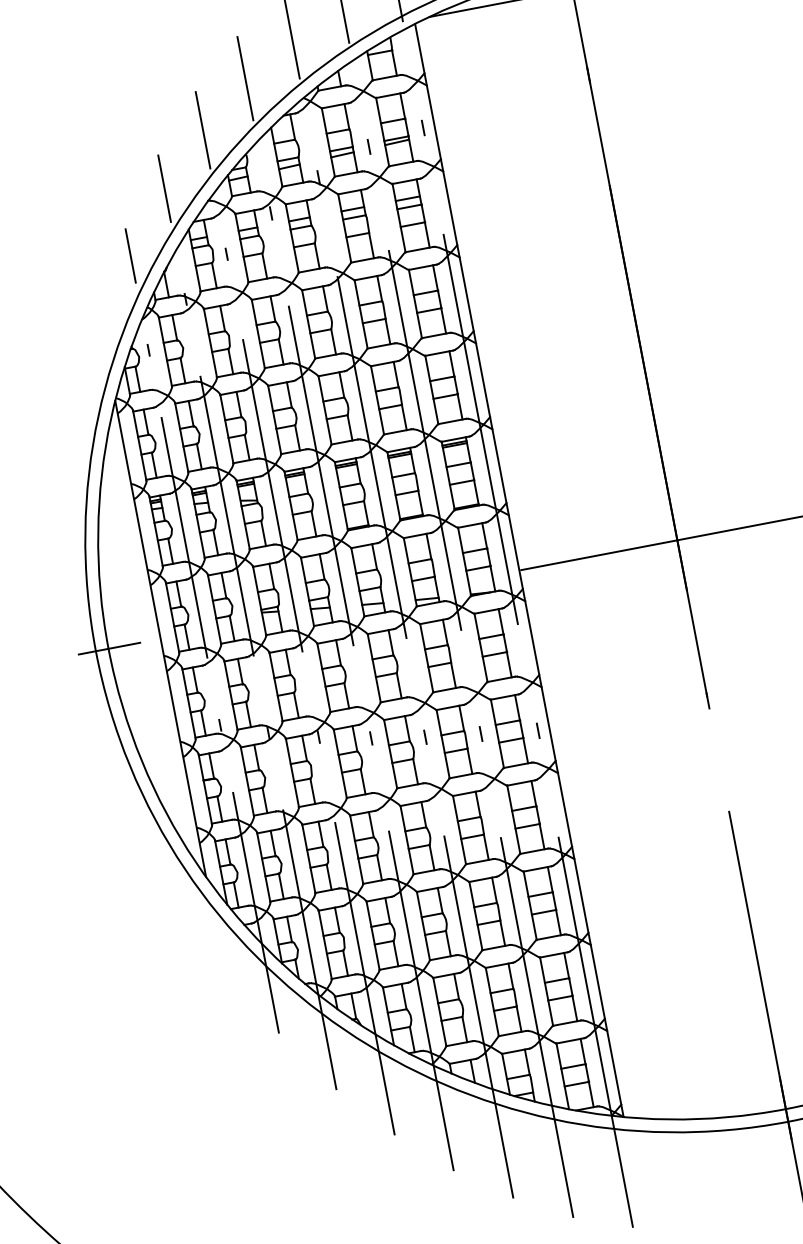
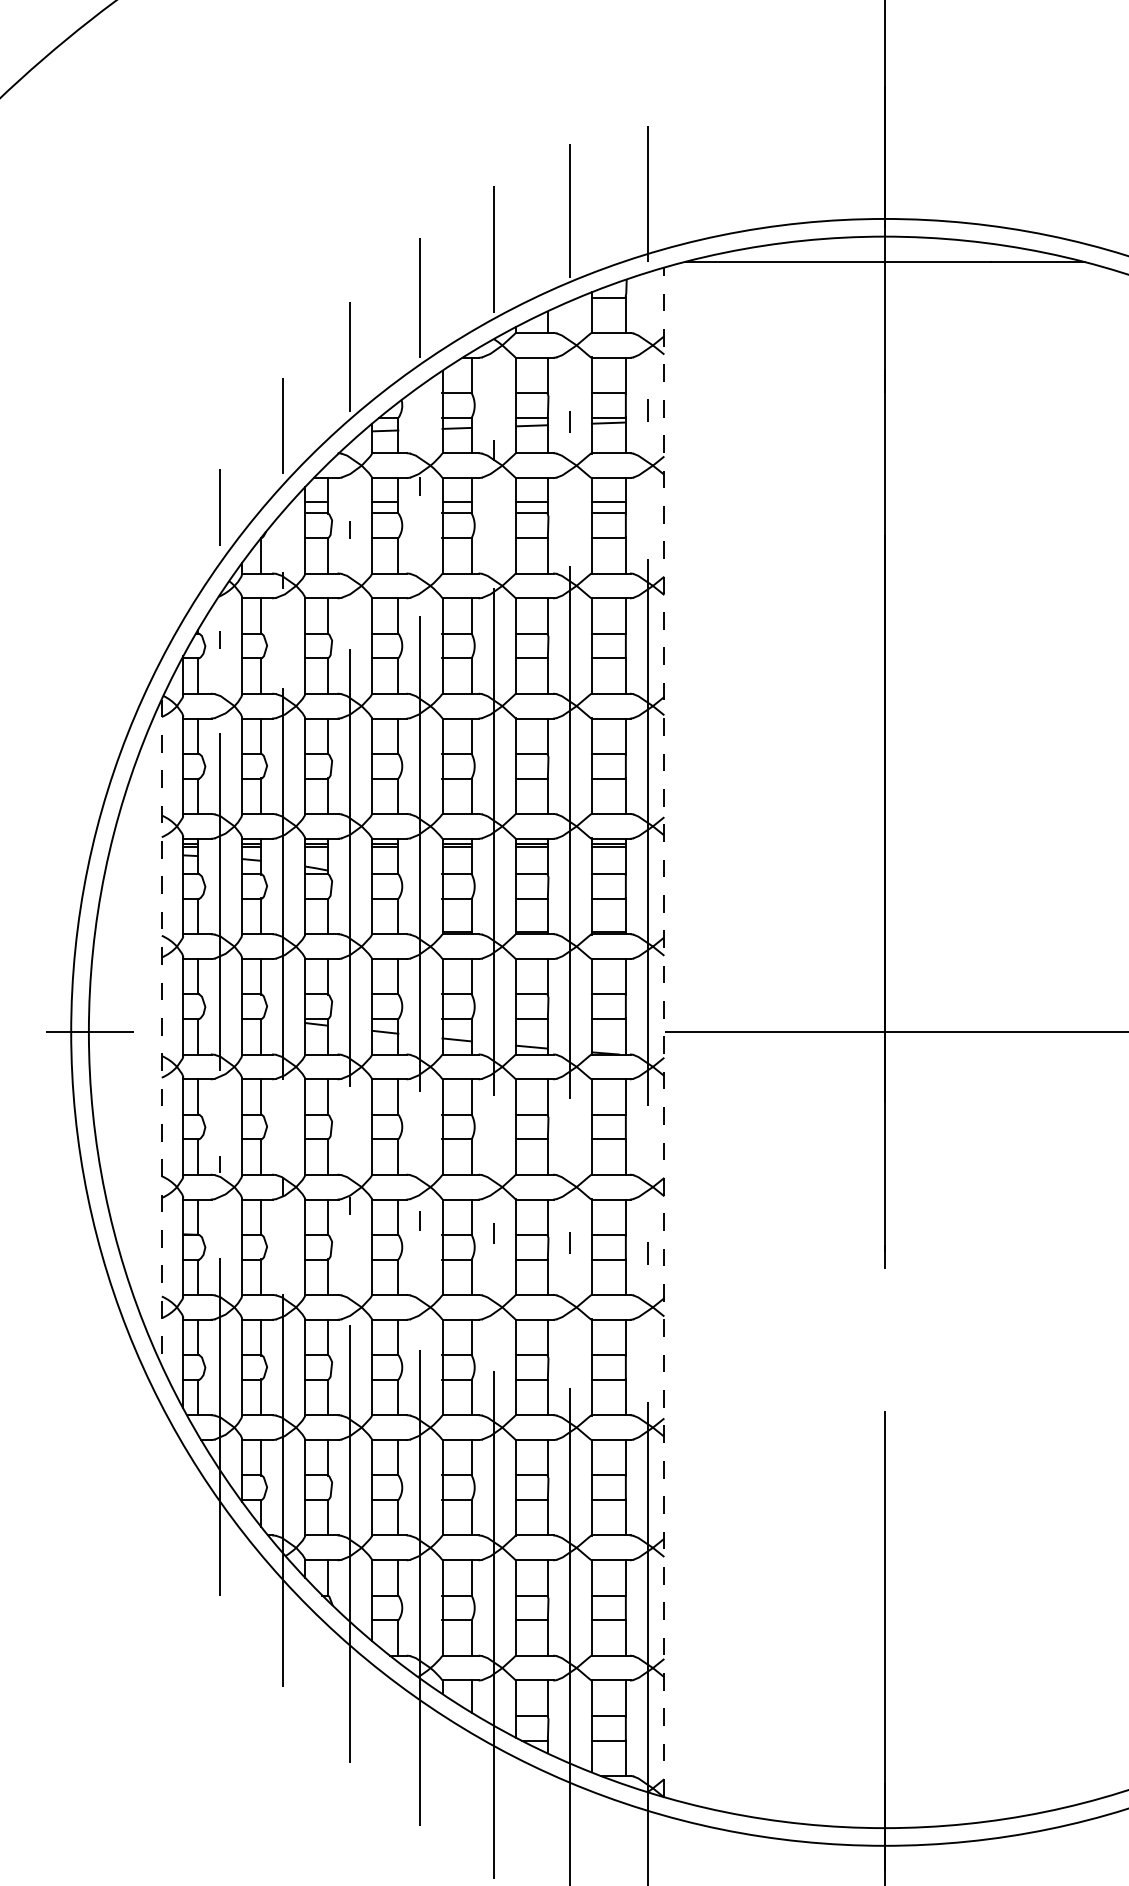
line: (519, 569) -> (663, 1031), solid -> dashed
line: (160, 639) -> (161, 1032), solid -> dashed

